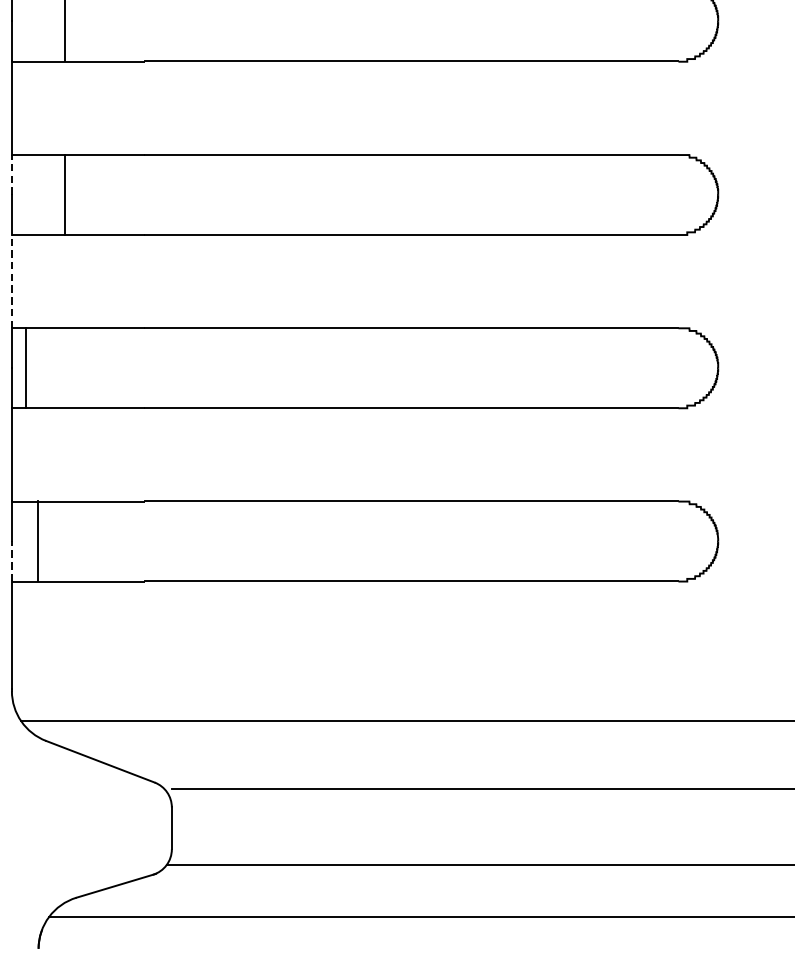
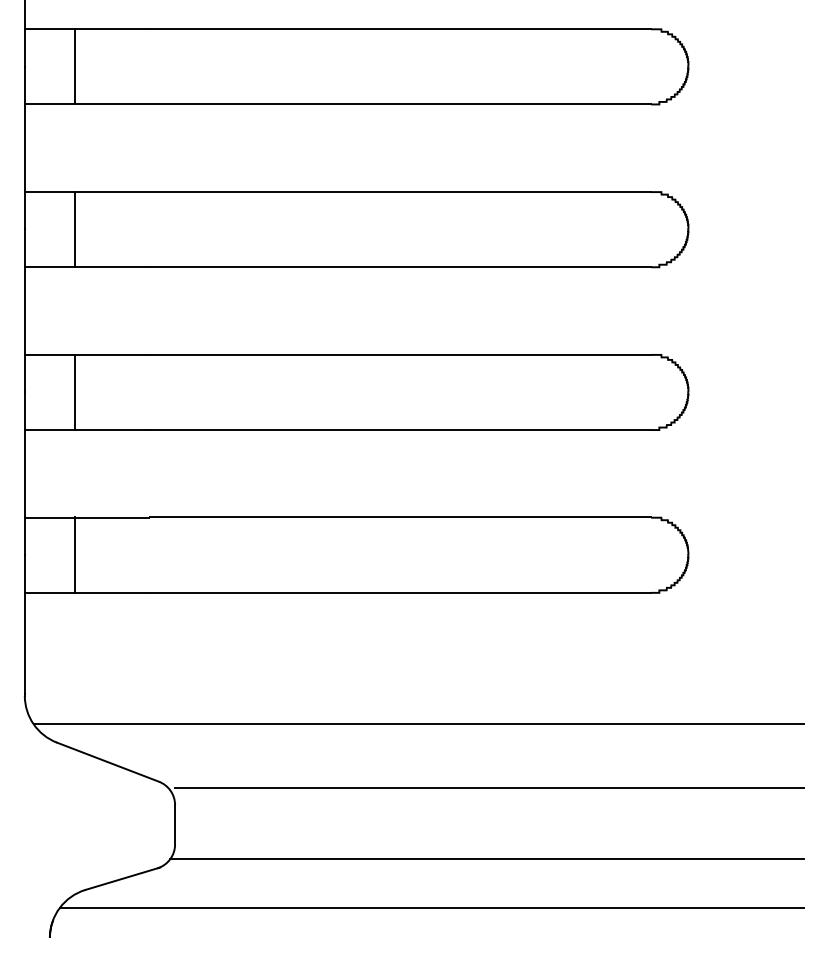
line: (11, 174) -> (24, 210), dashed -> solid
line: (11, 281) -> (24, 310), dashed -> solid
line: (25, 367) -> (74, 391), moved
line: (37, 540) -> (74, 554), moved
line: (11, 560) -> (24, 573), dashed -> solid

